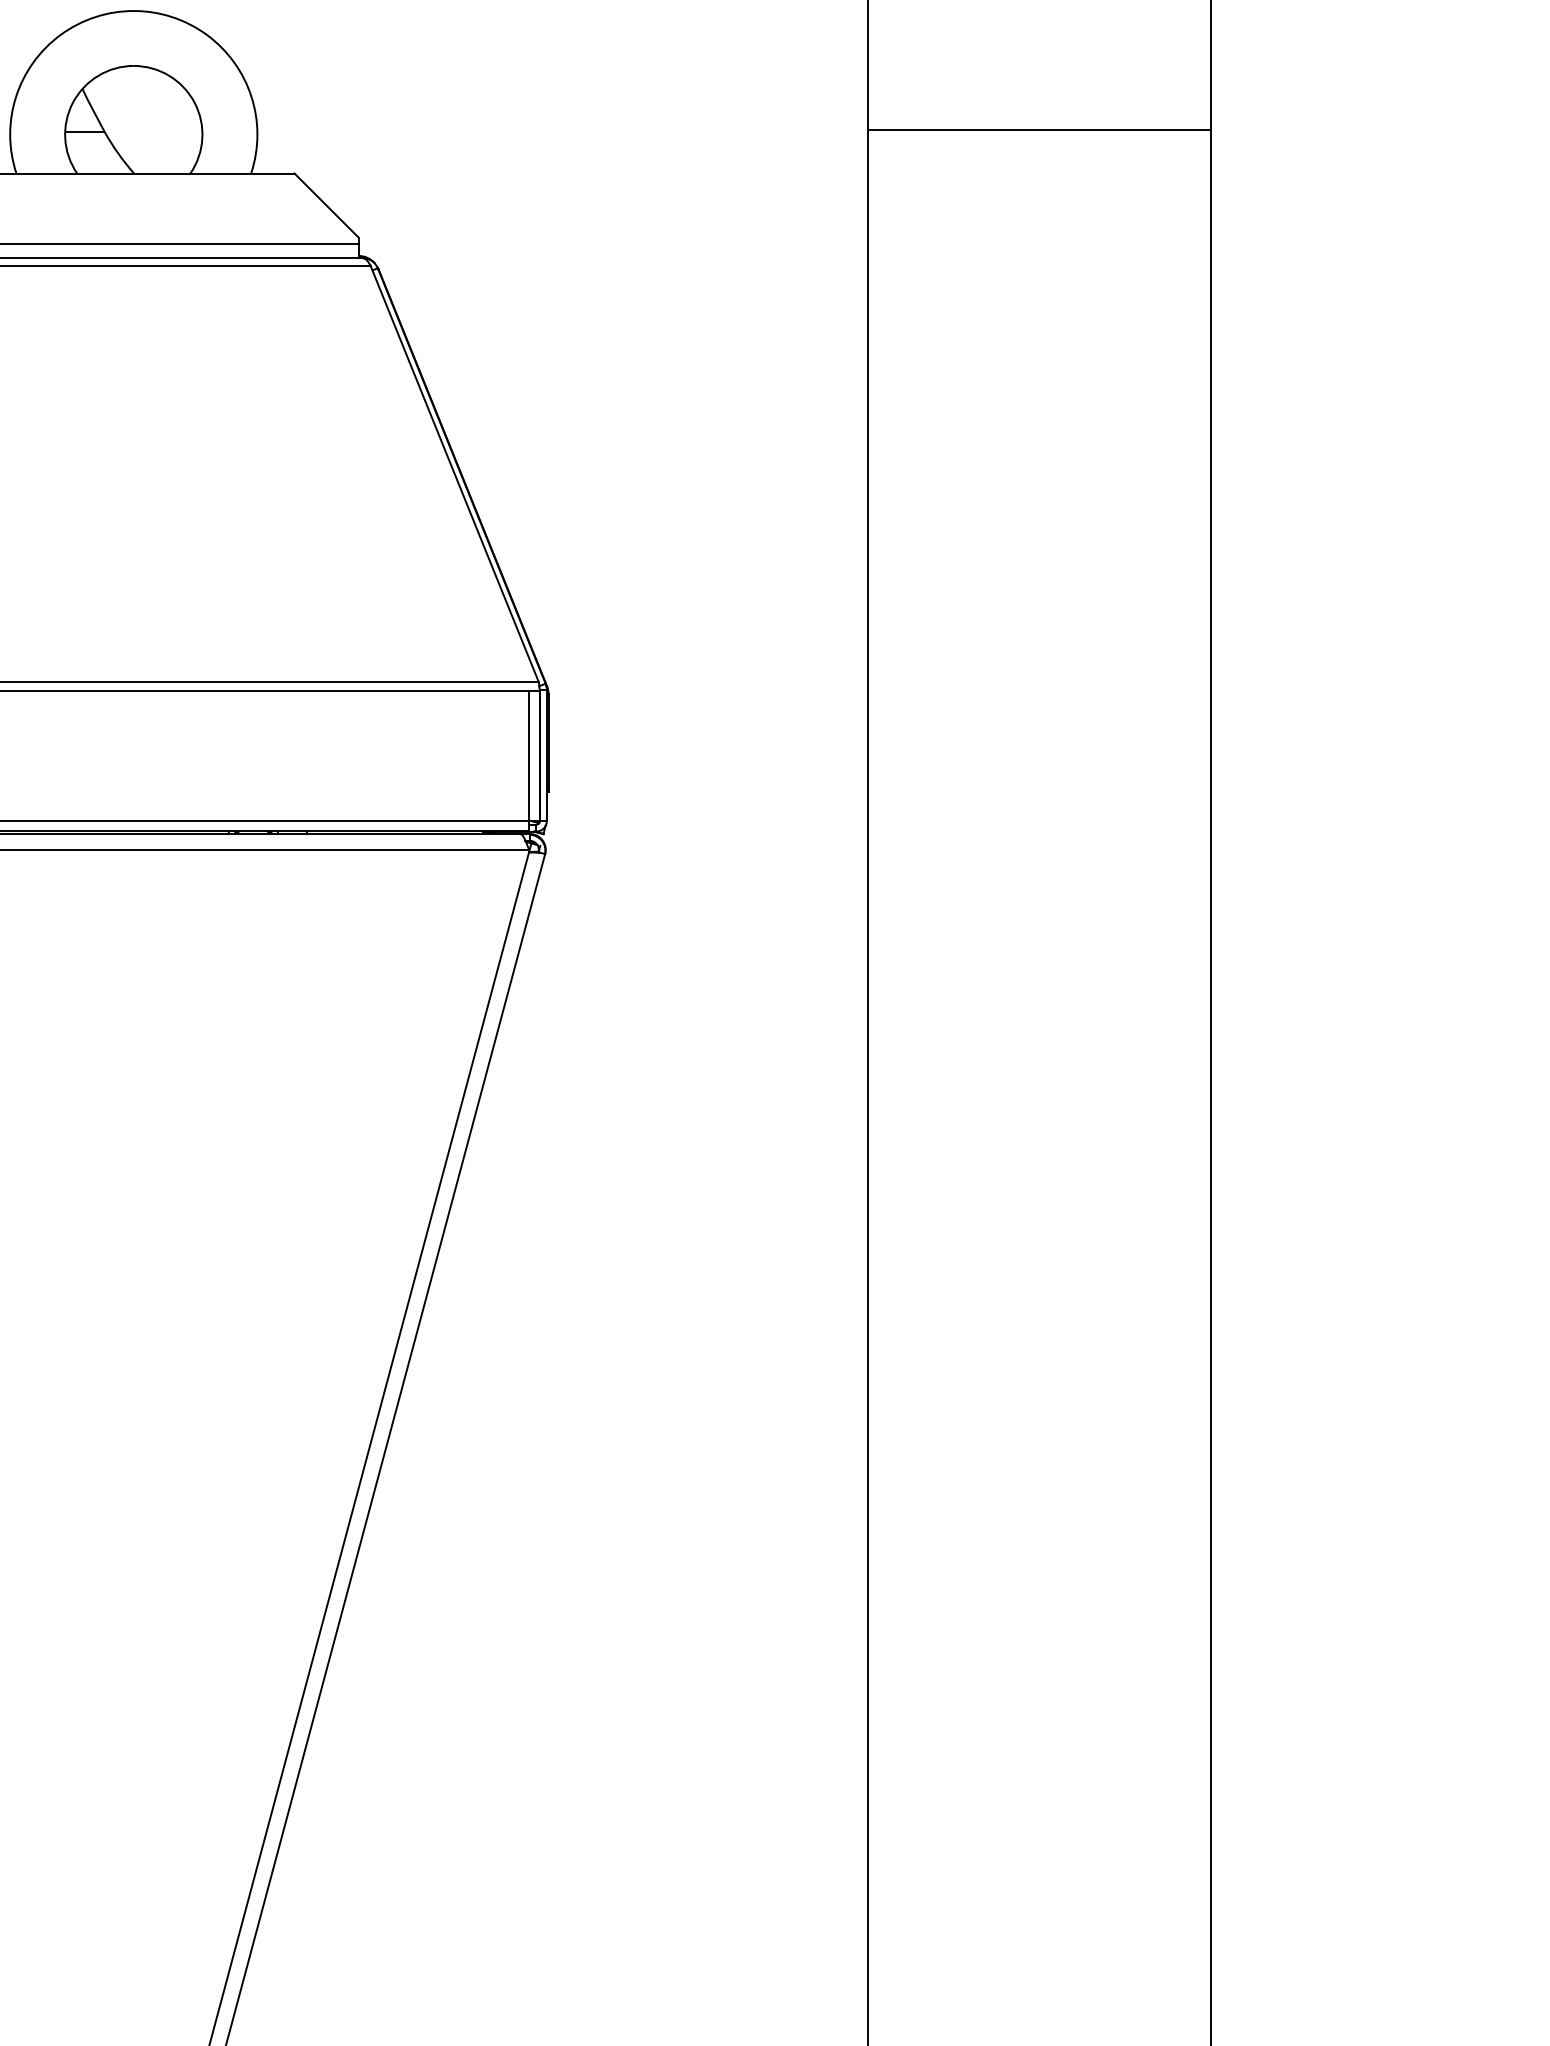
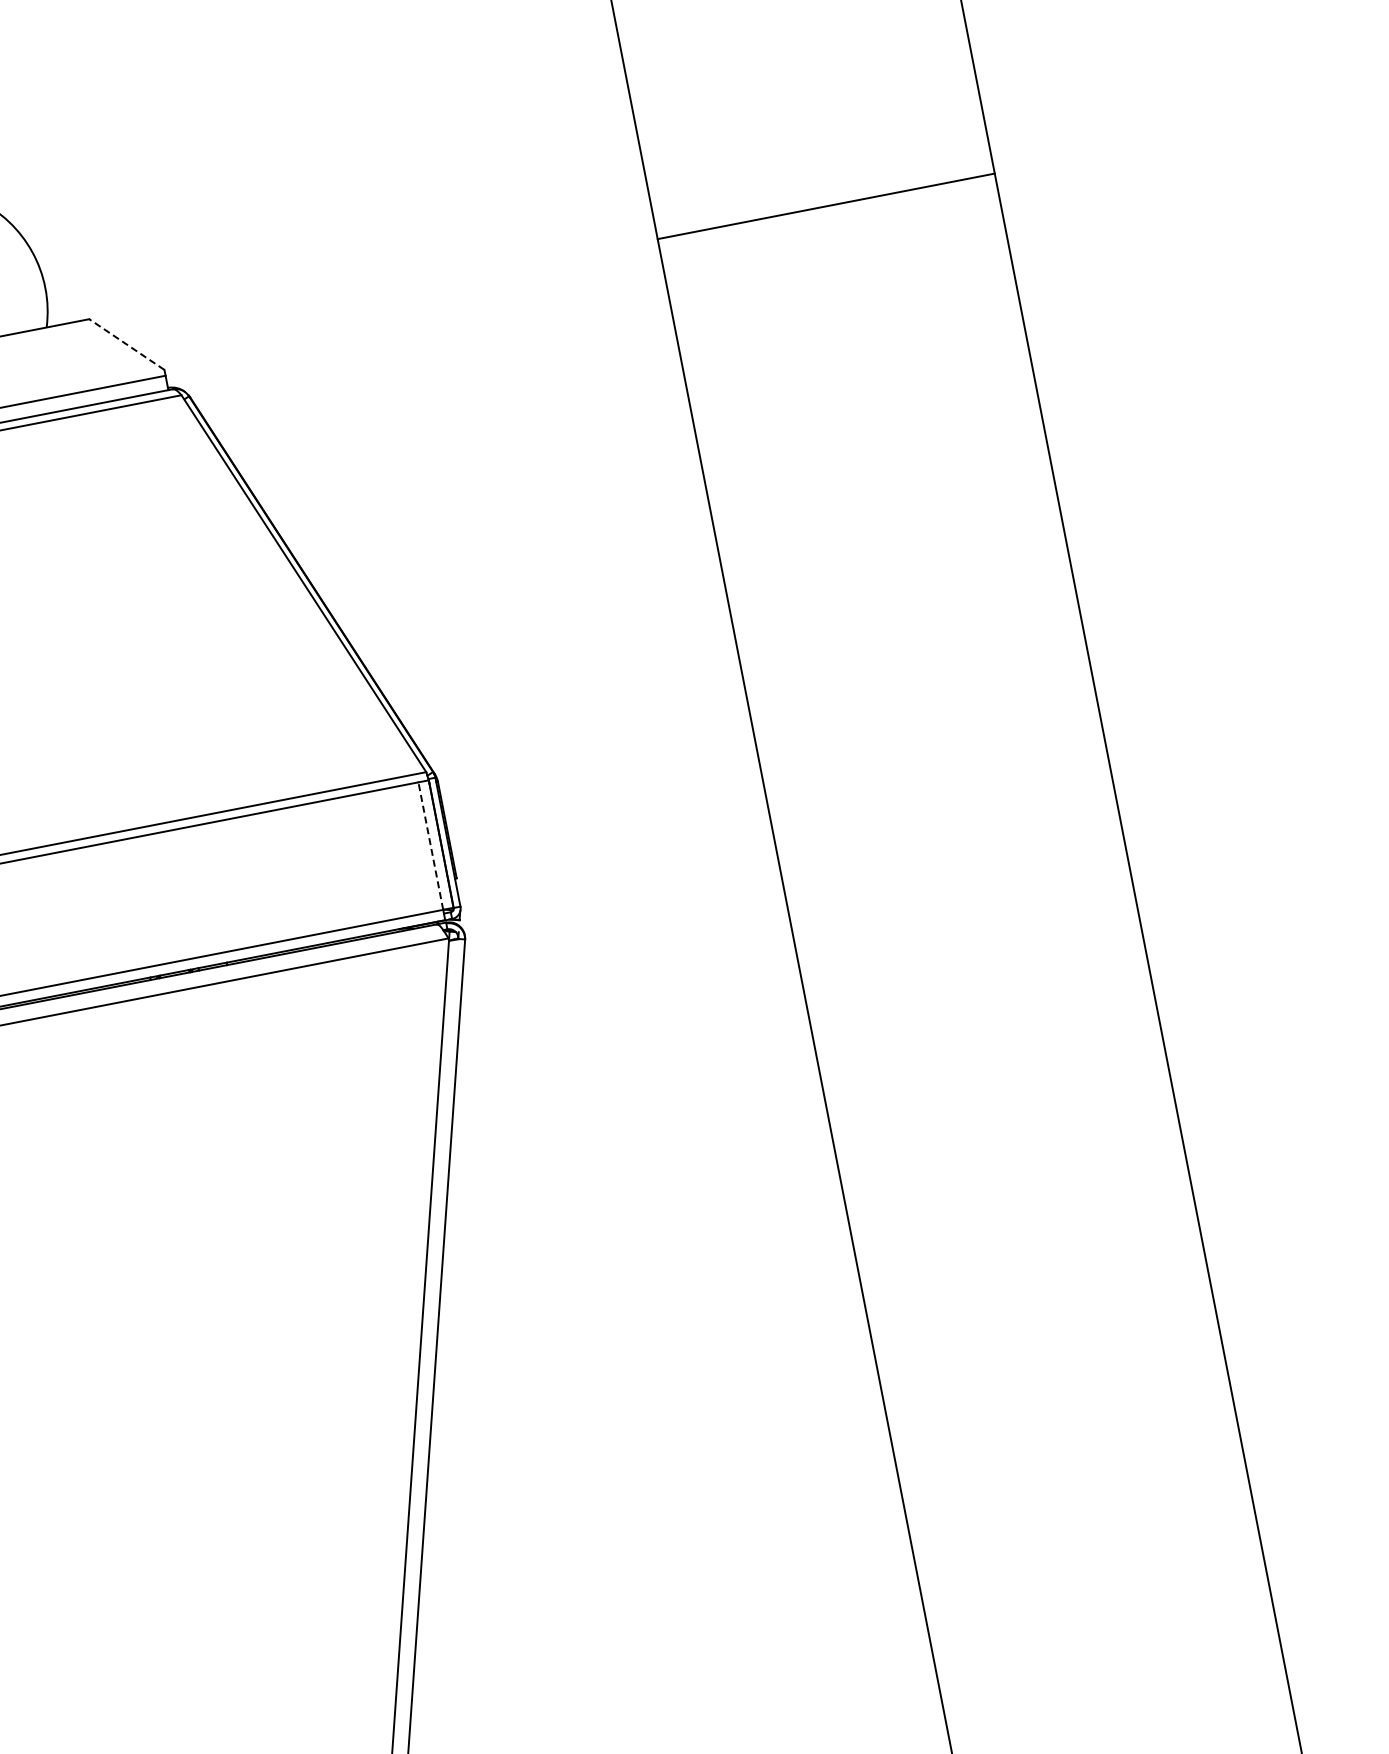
line: (1039, 130) -> (826, 206), moved
line: (326, 205) -> (126, 344), solid -> dashed
line: (529, 755) -> (430, 845), solid -> dashed

